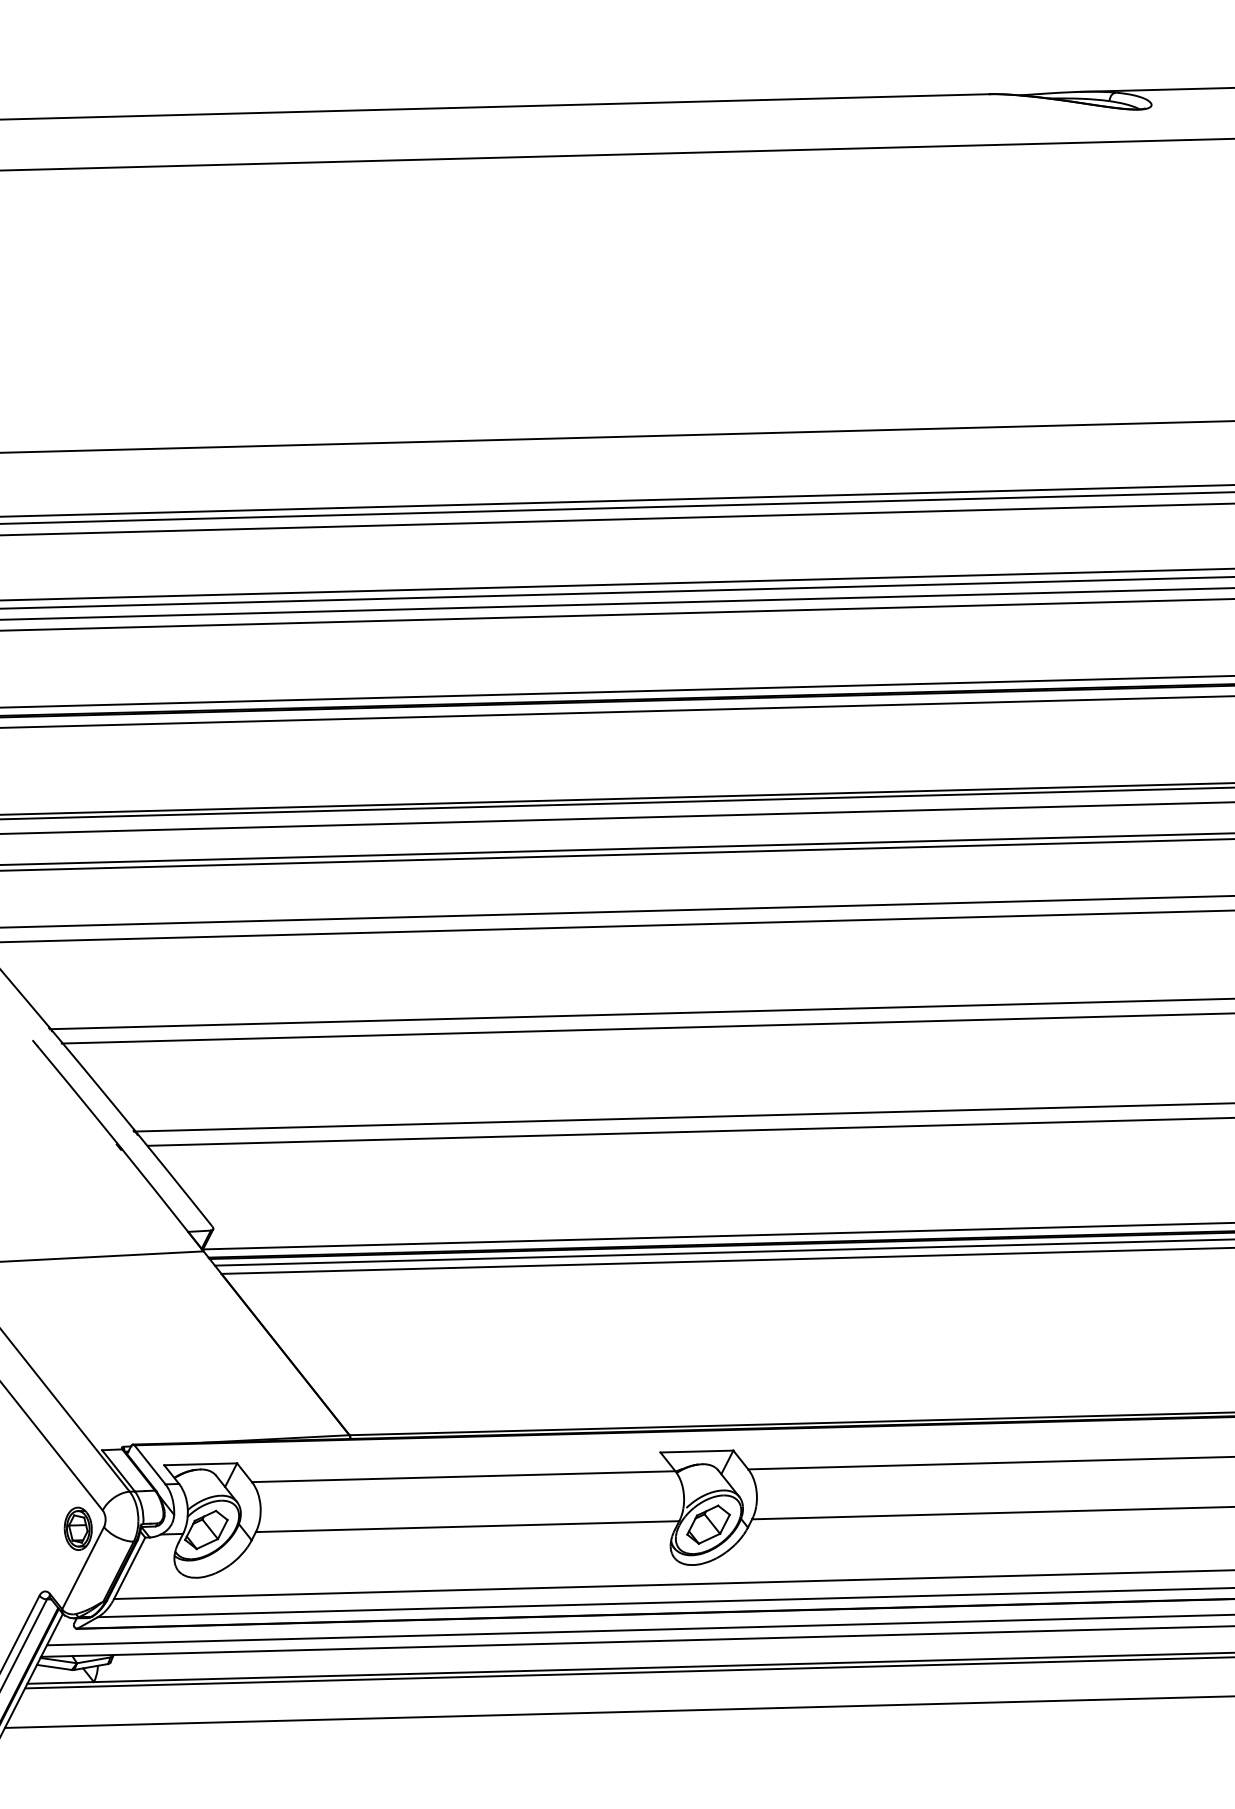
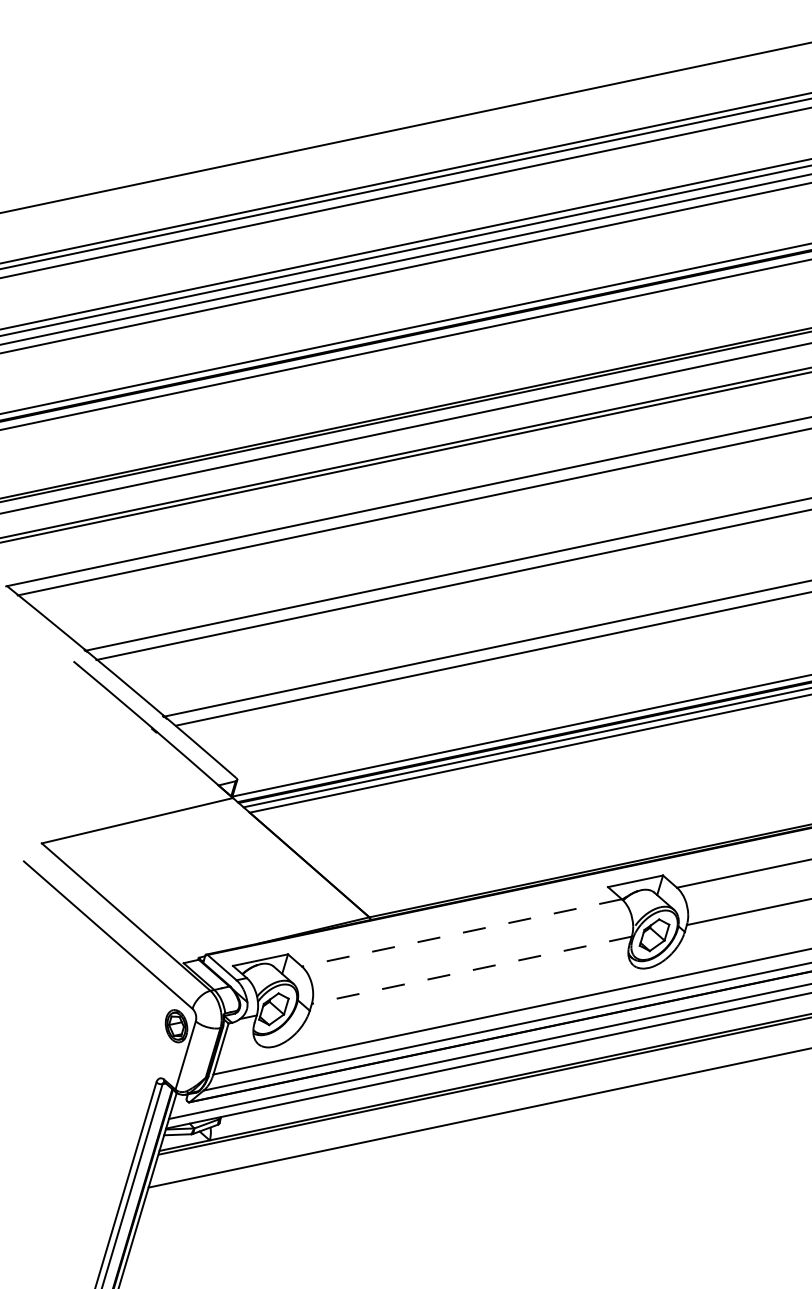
line: (463, 1476) -> (461, 932), solid -> dashed
line: (467, 1526) -> (471, 970), solid -> dashed

